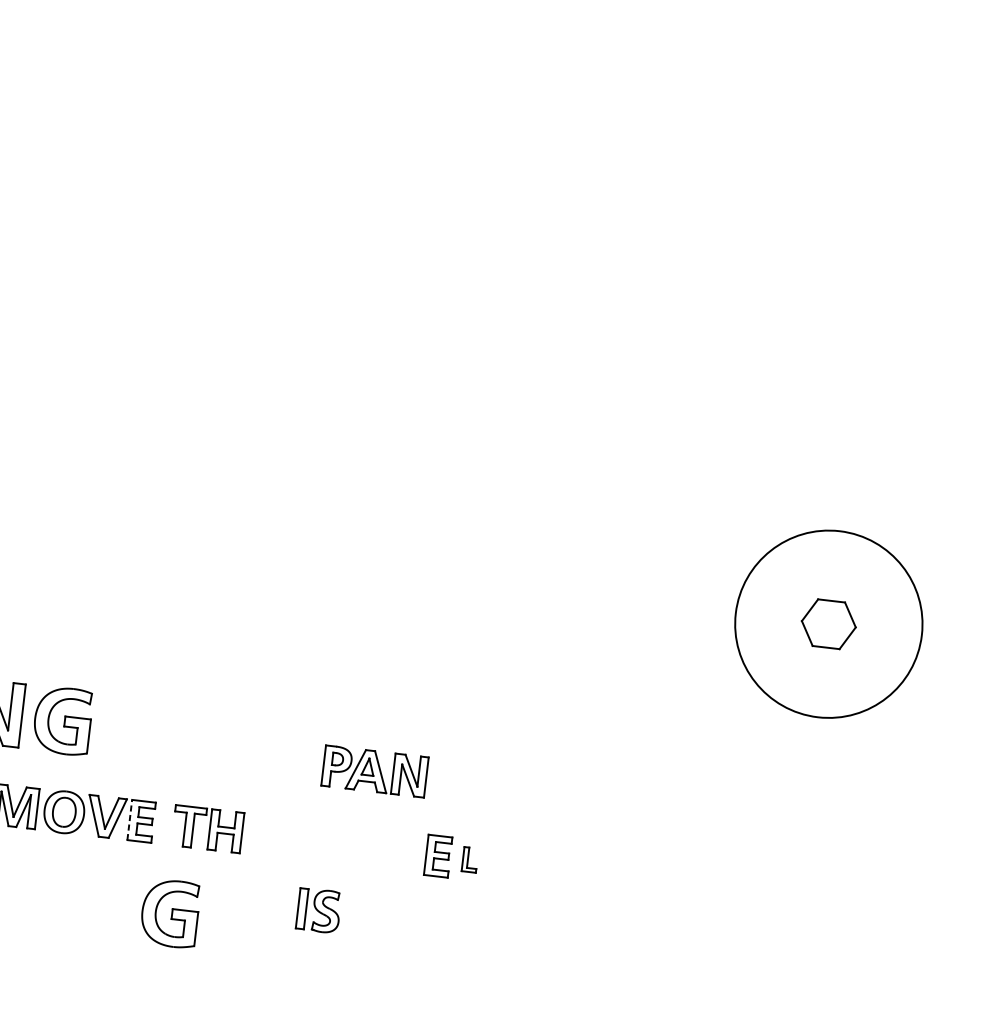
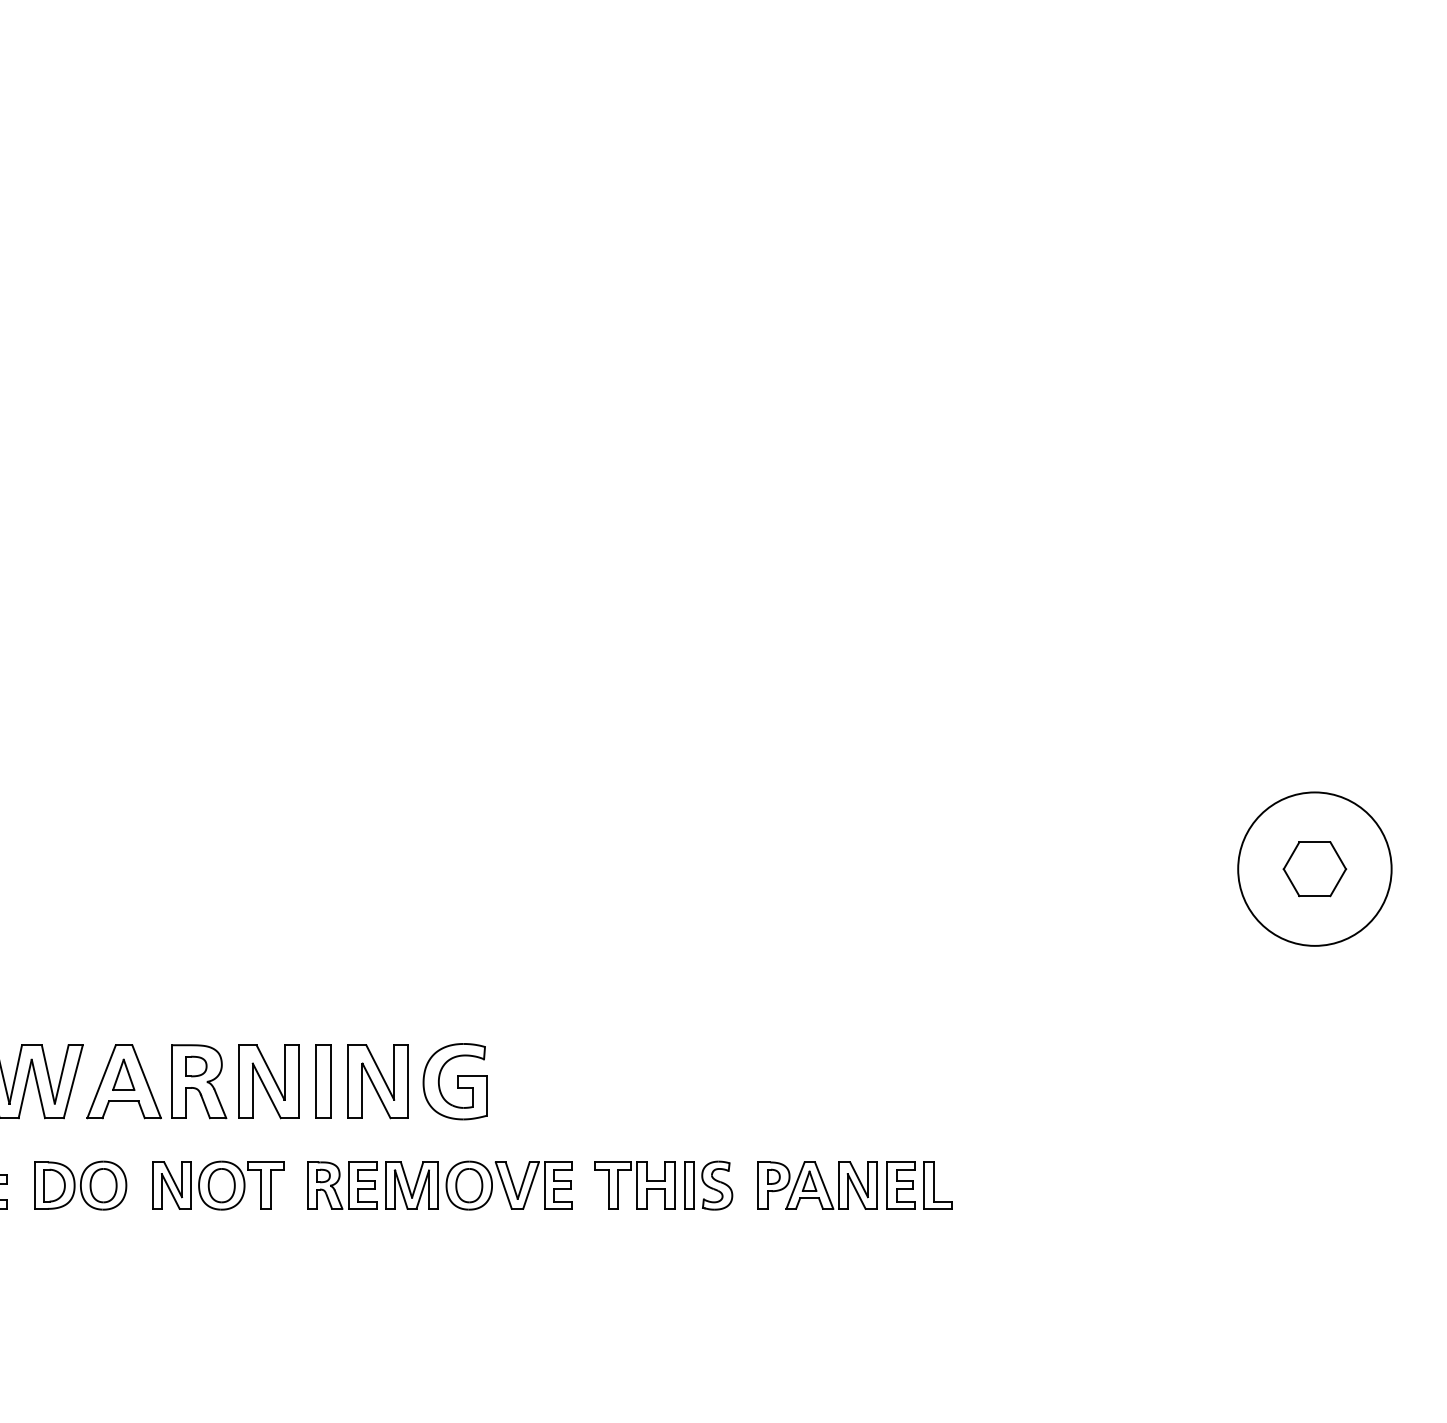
circle: (828, 623) -> (1314, 868), size x0.71
part: (374, 771) -> (817, 1185), moved
line: (129, 819) -> (544, 1185), dashed -> solid
part: (469, 859) -> (937, 1185), size x1.67
part: (318, 910) -> (708, 1185), moved
part: (169, 913) -> (602, 1286), removed

